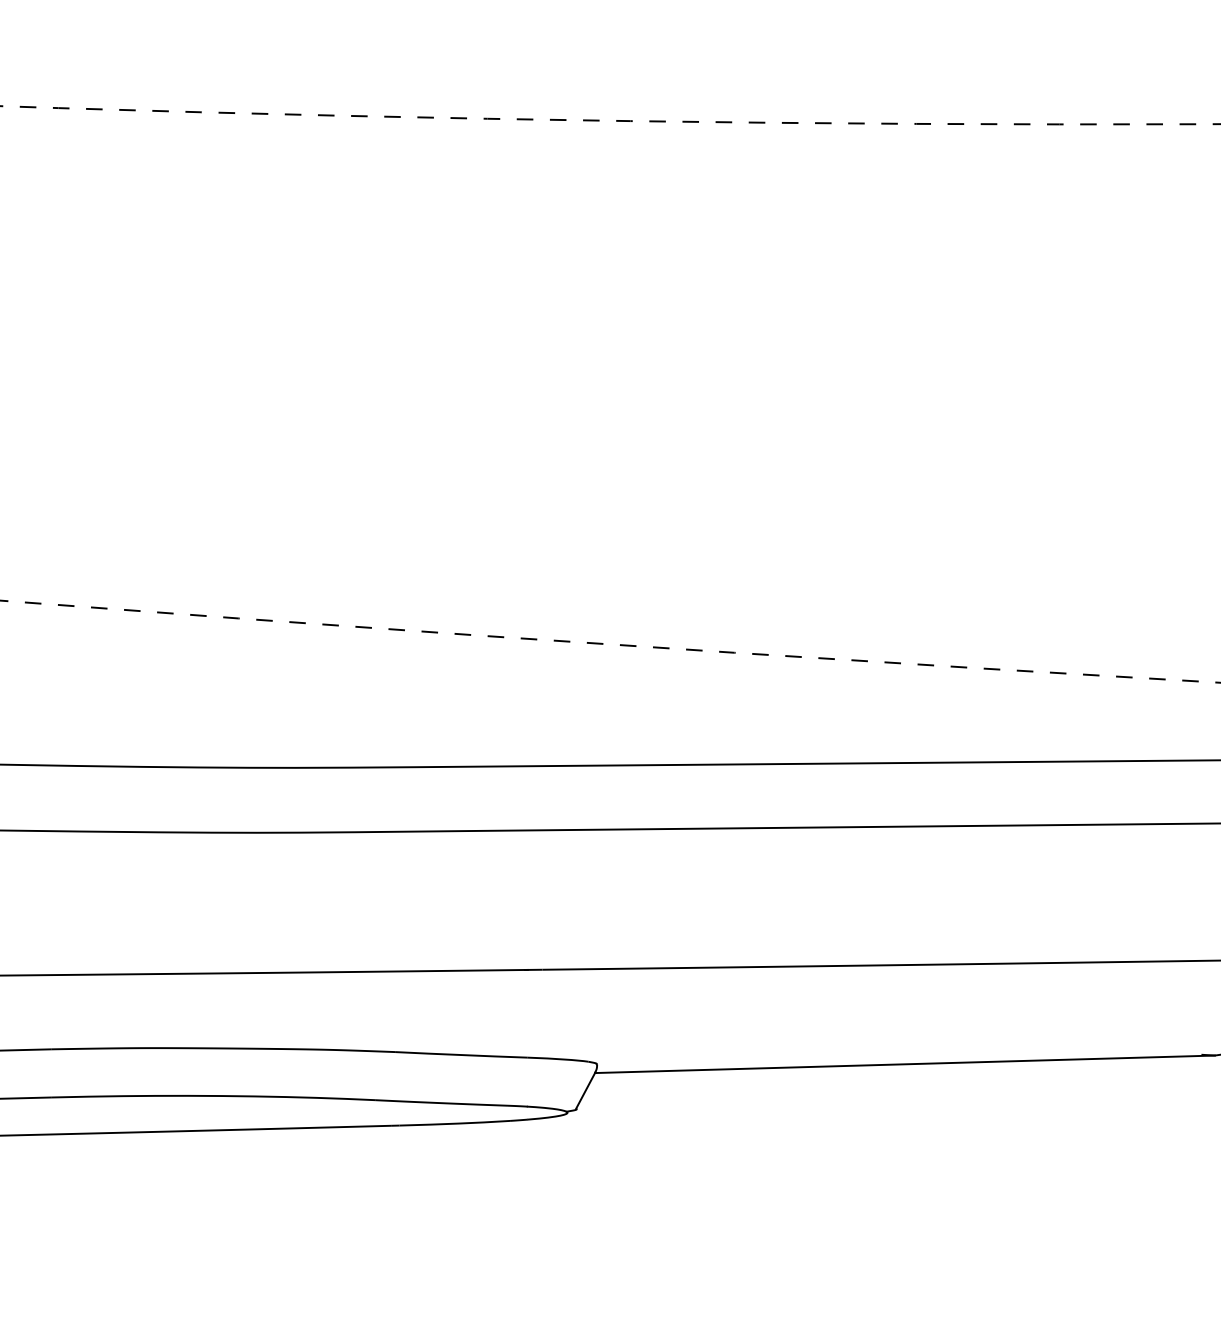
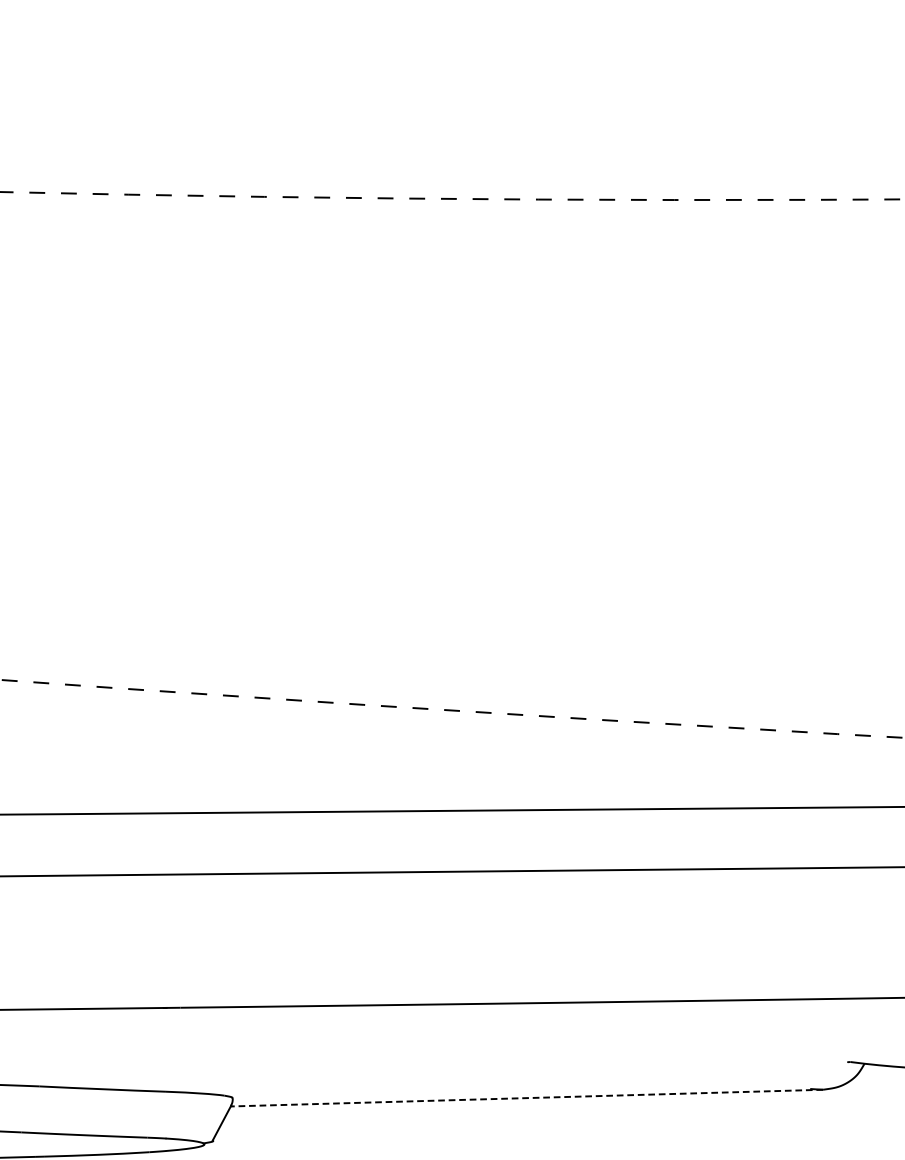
line: (904, 1064) -> (526, 1098), solid -> dashed

